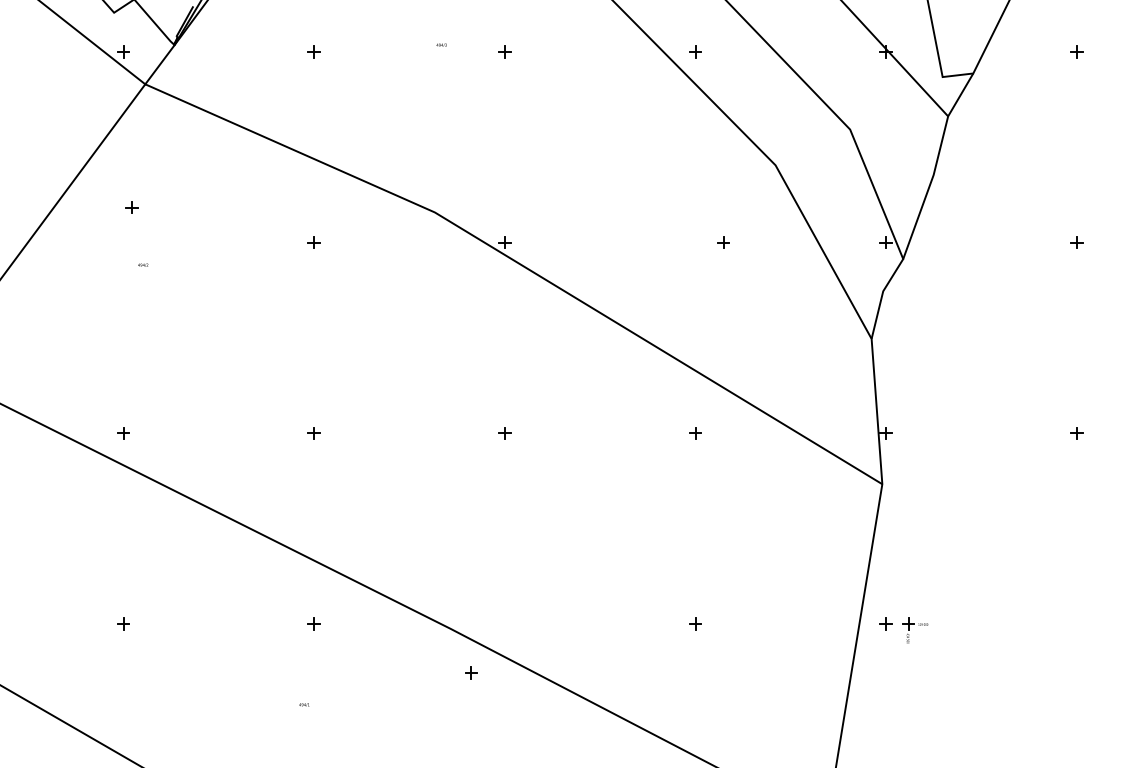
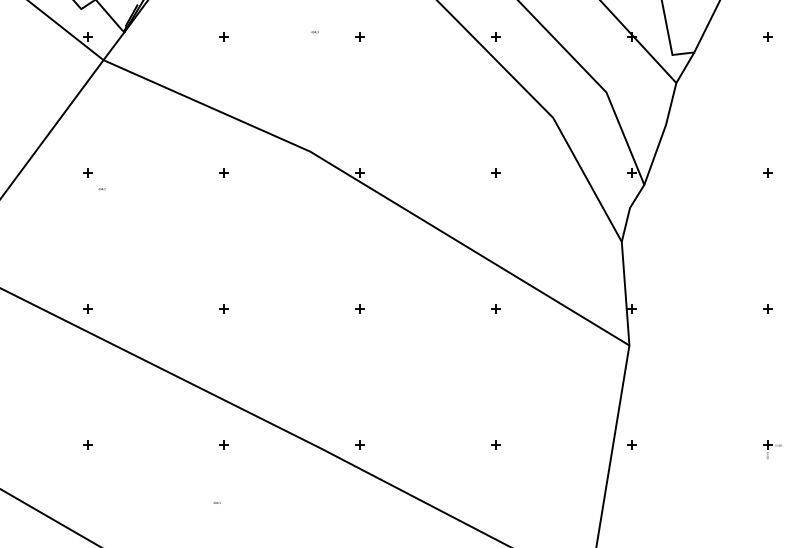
part: (131, 206) -> (87, 172), moved
part: (722, 241) -> (495, 172), moved
part: (914, 629) -> (772, 449), moved
part: (470, 672) -> (359, 444), moved

